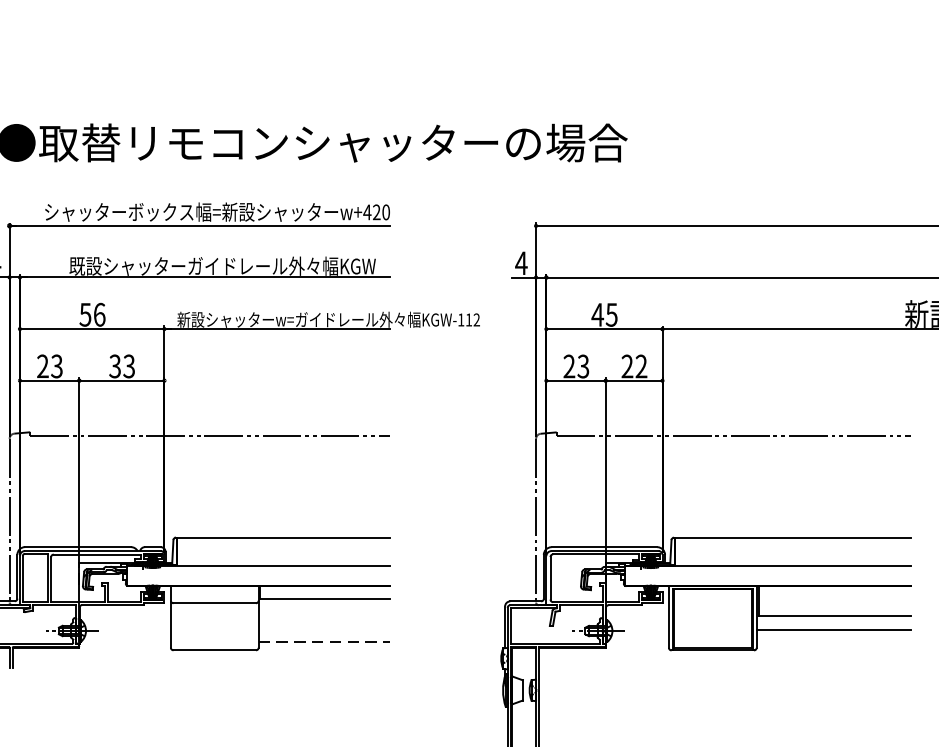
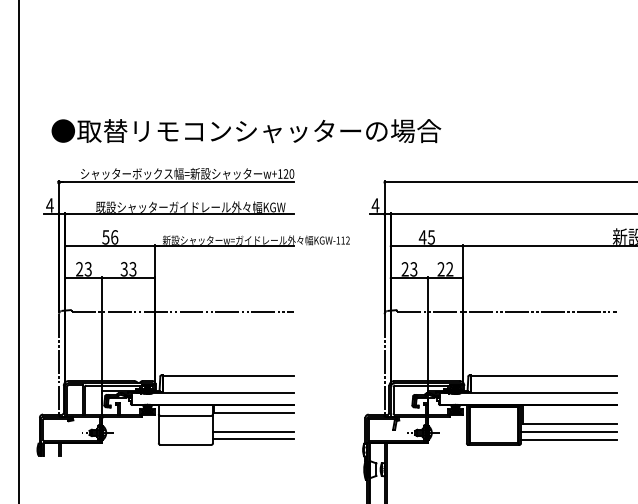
text: (366, 211) -> (279, 173), w+420 -> w+120
line: (324, 630) -> (253, 432), added
line: (324, 641) -> (253, 439), dashed -> solid
line: (833, 641) -> (568, 439), added

